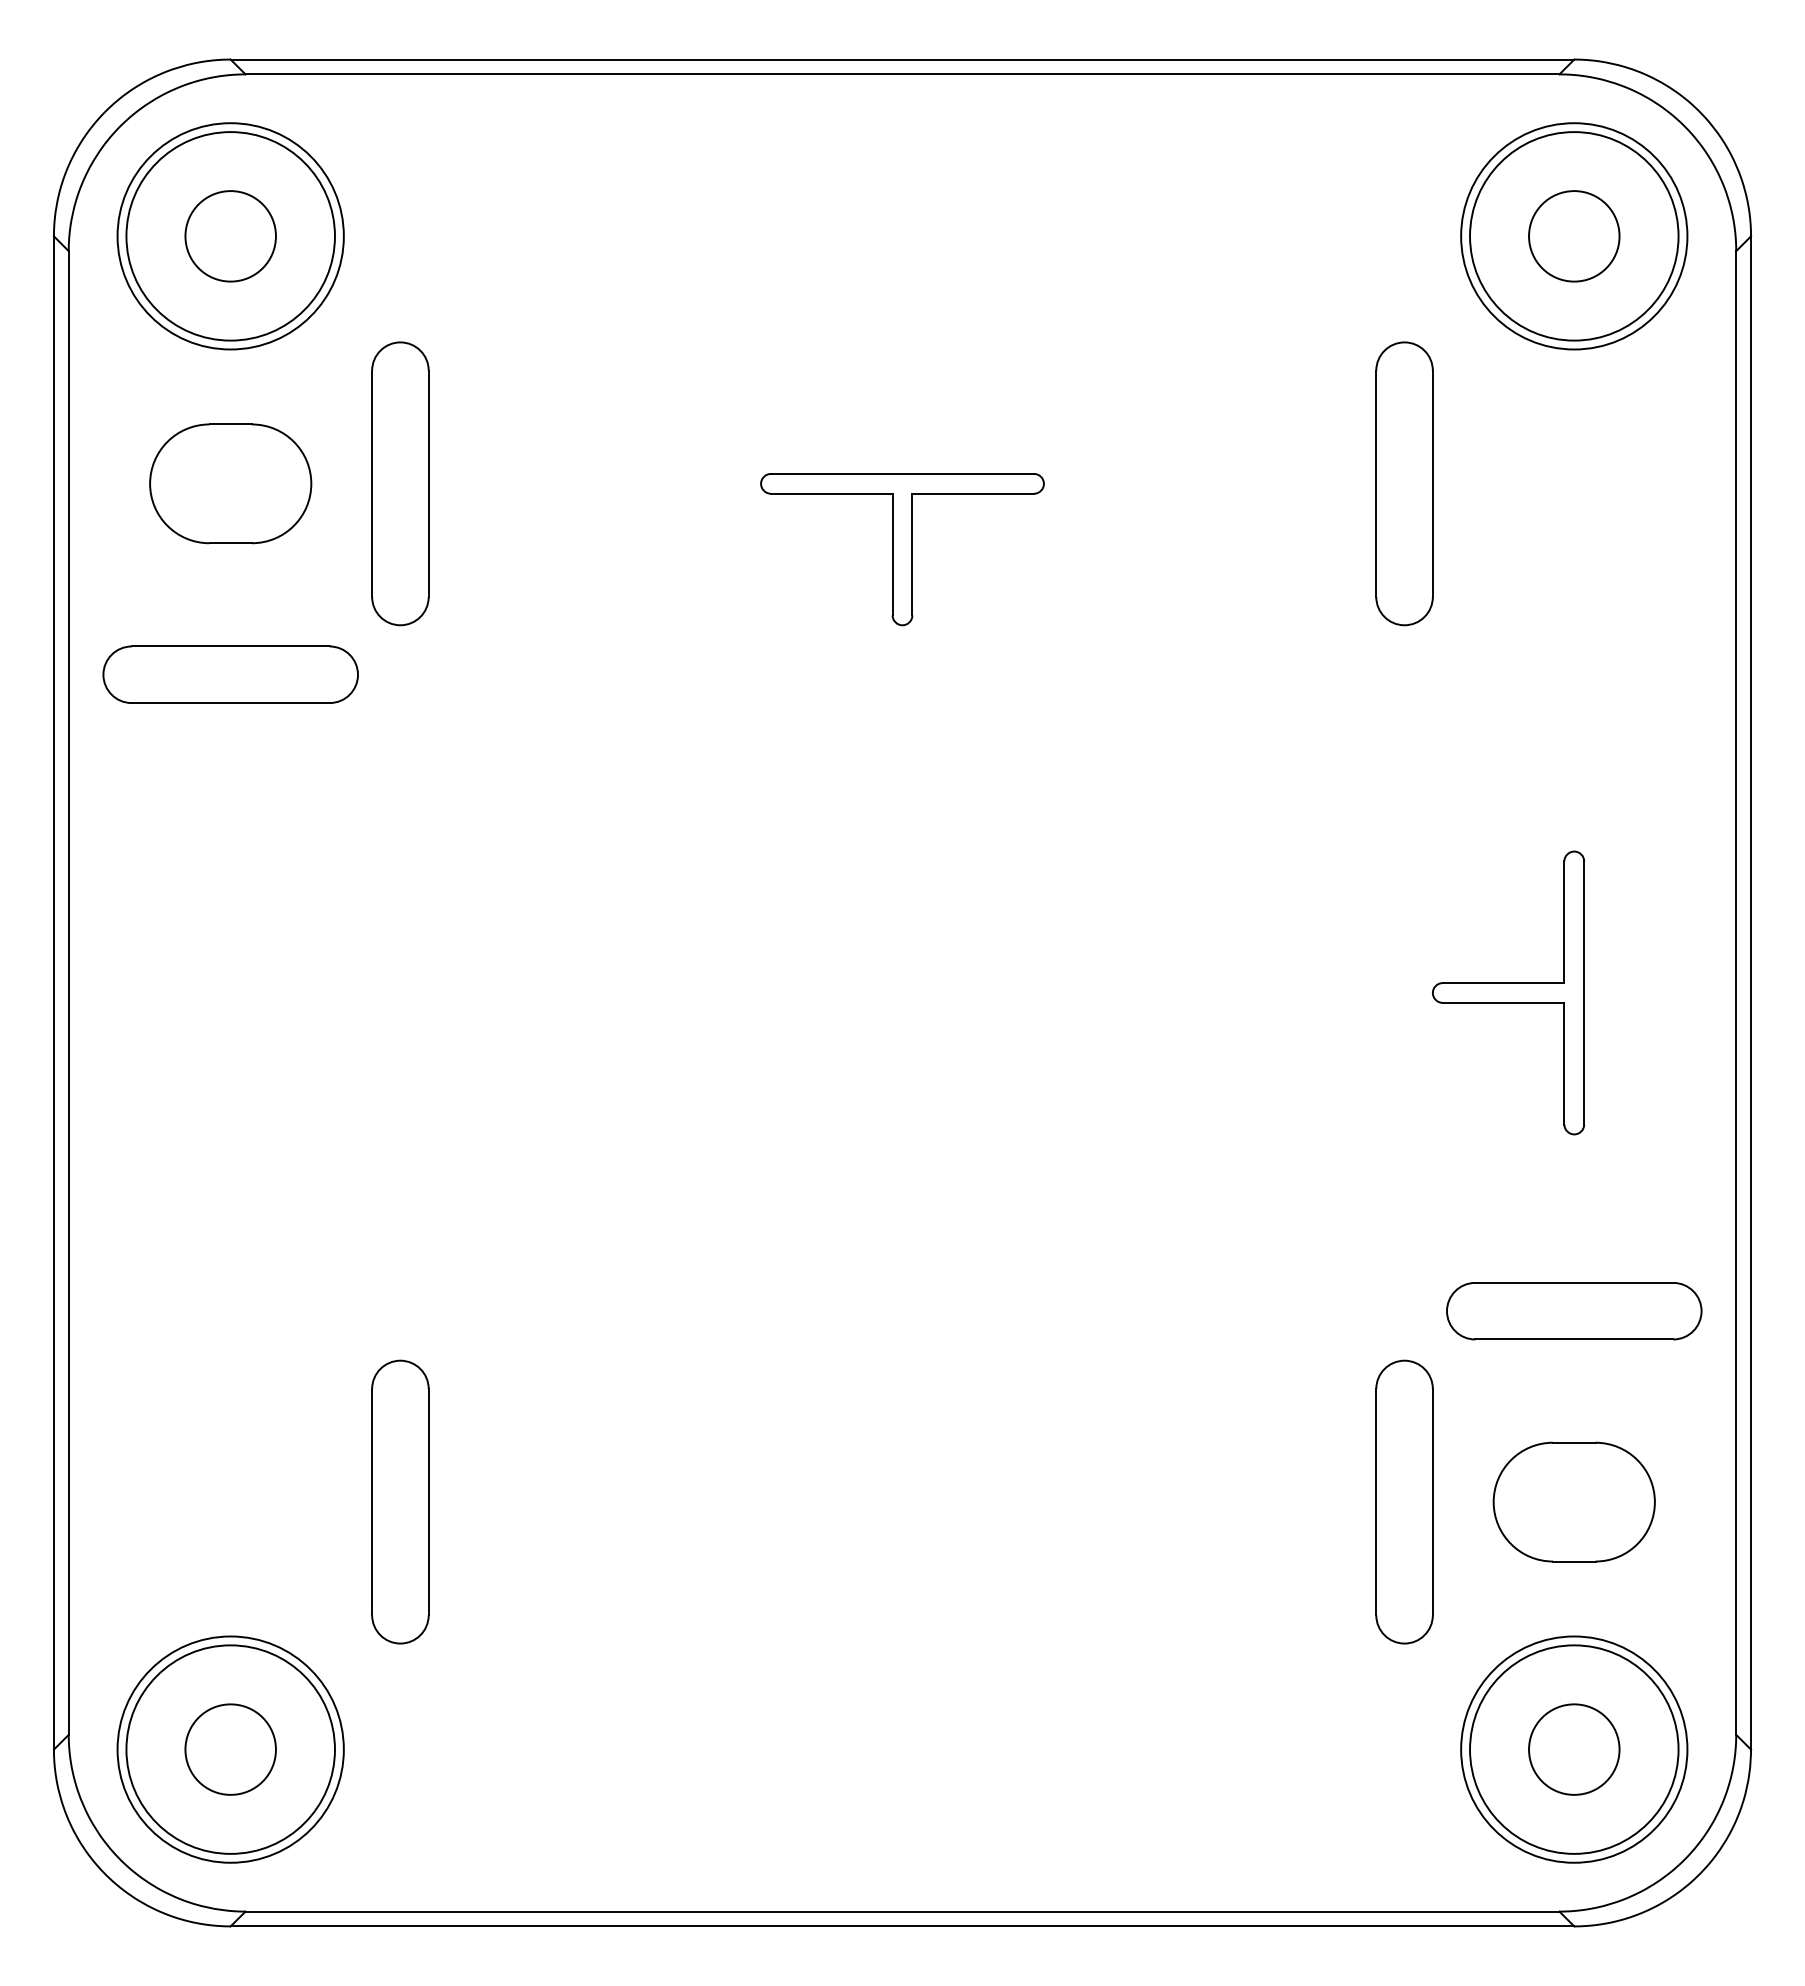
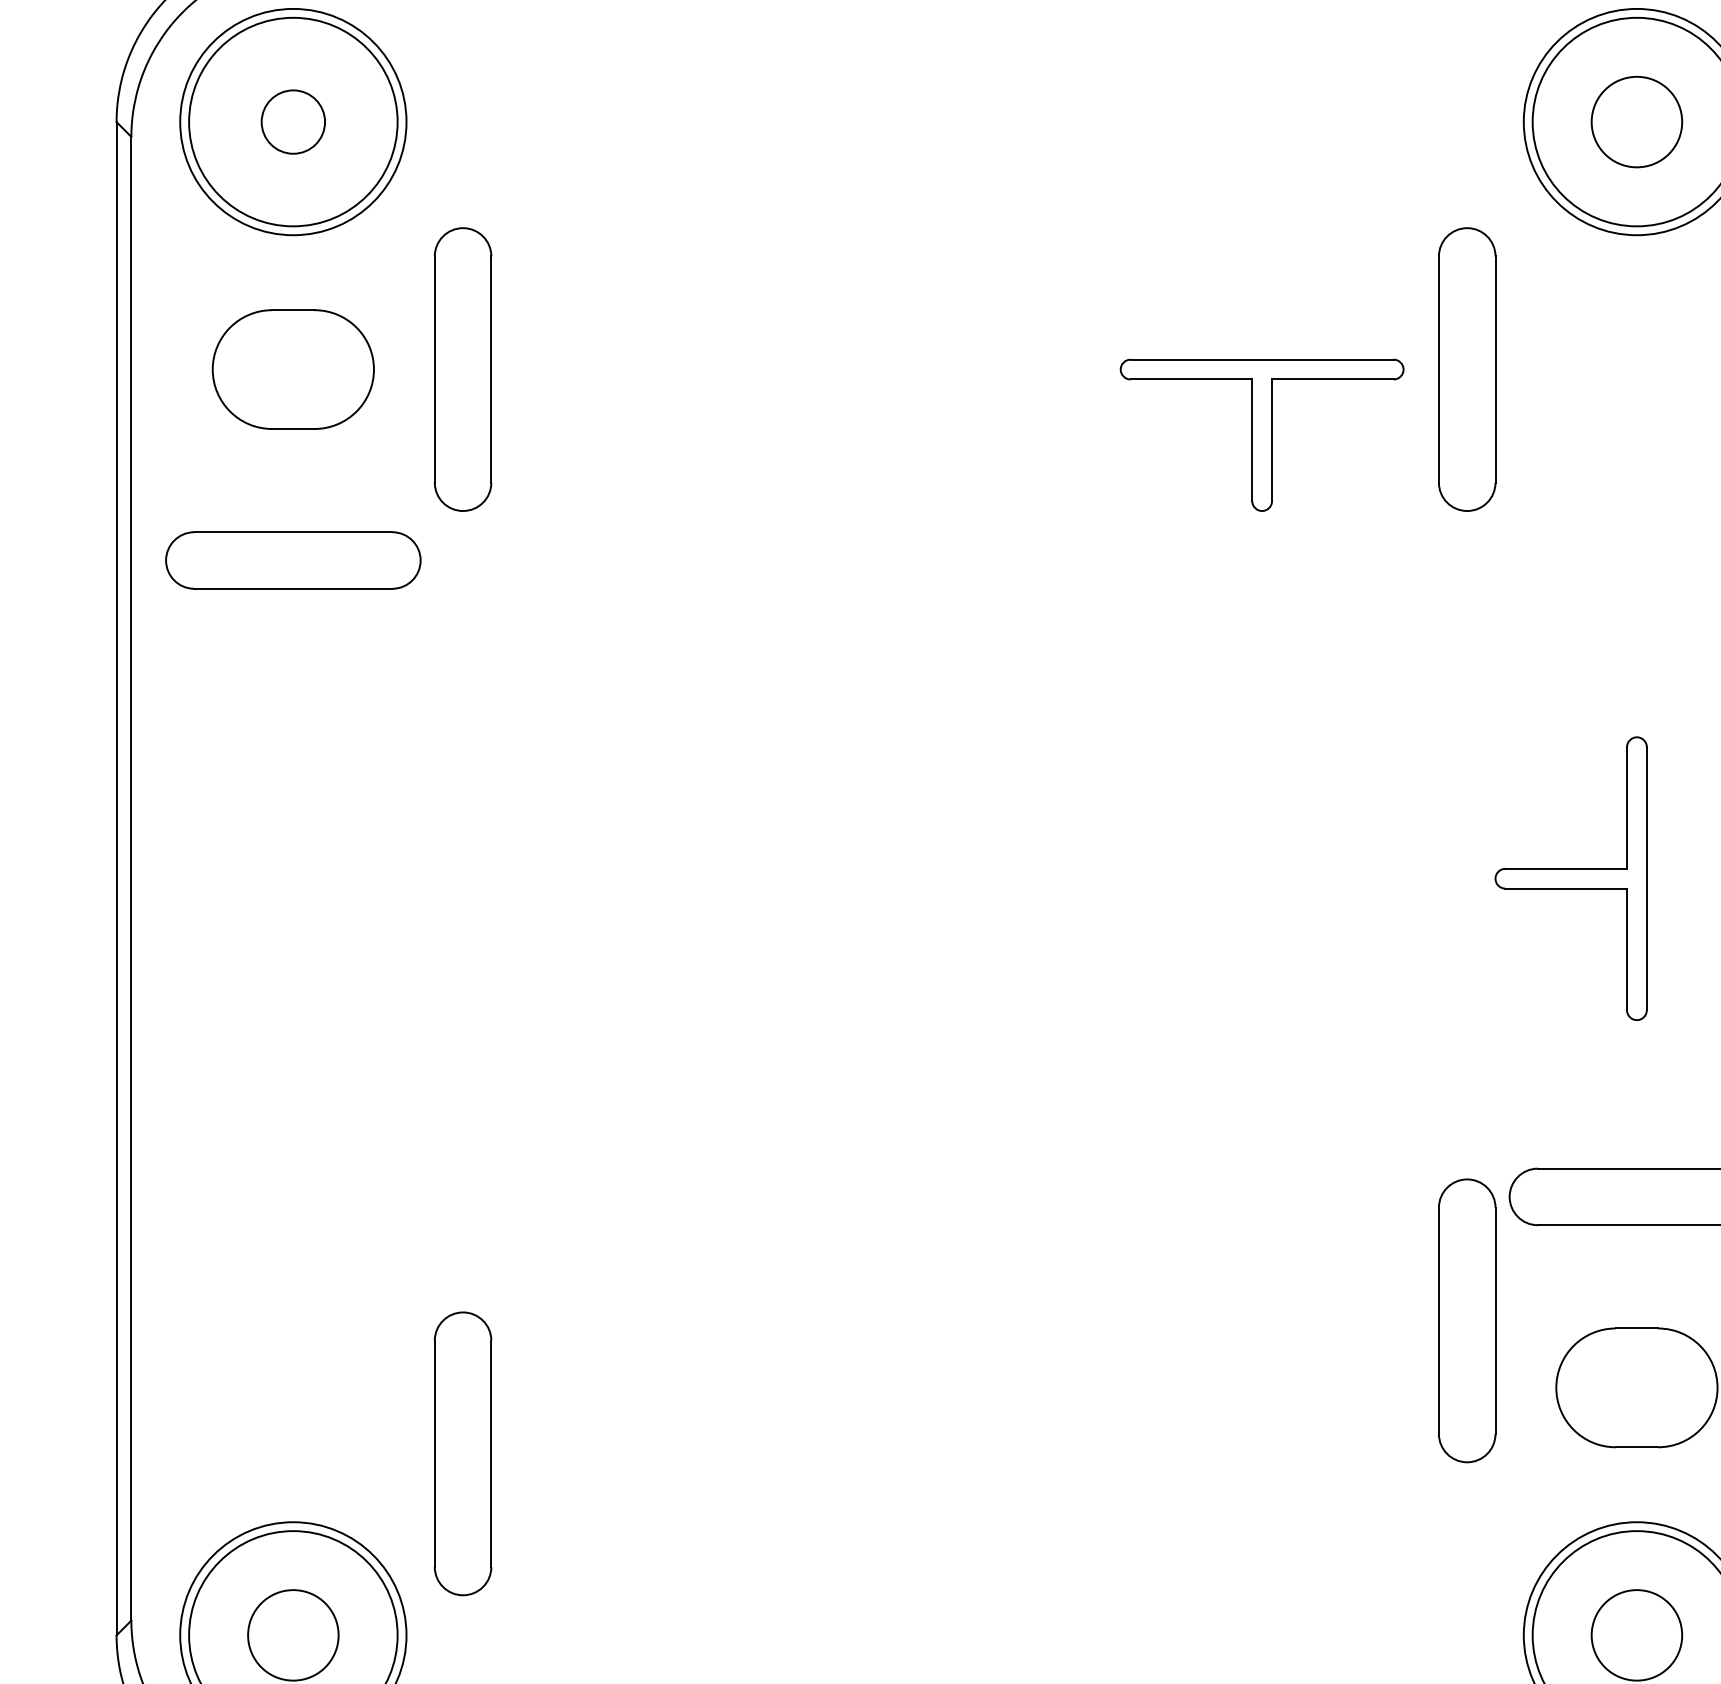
circle: (230, 236) -> (293, 122), size x0.7
part: (902, 549) -> (1262, 435), moved
part: (400, 1501) -> (463, 1453), moved
part: (1404, 1501) -> (1467, 1320), moved

